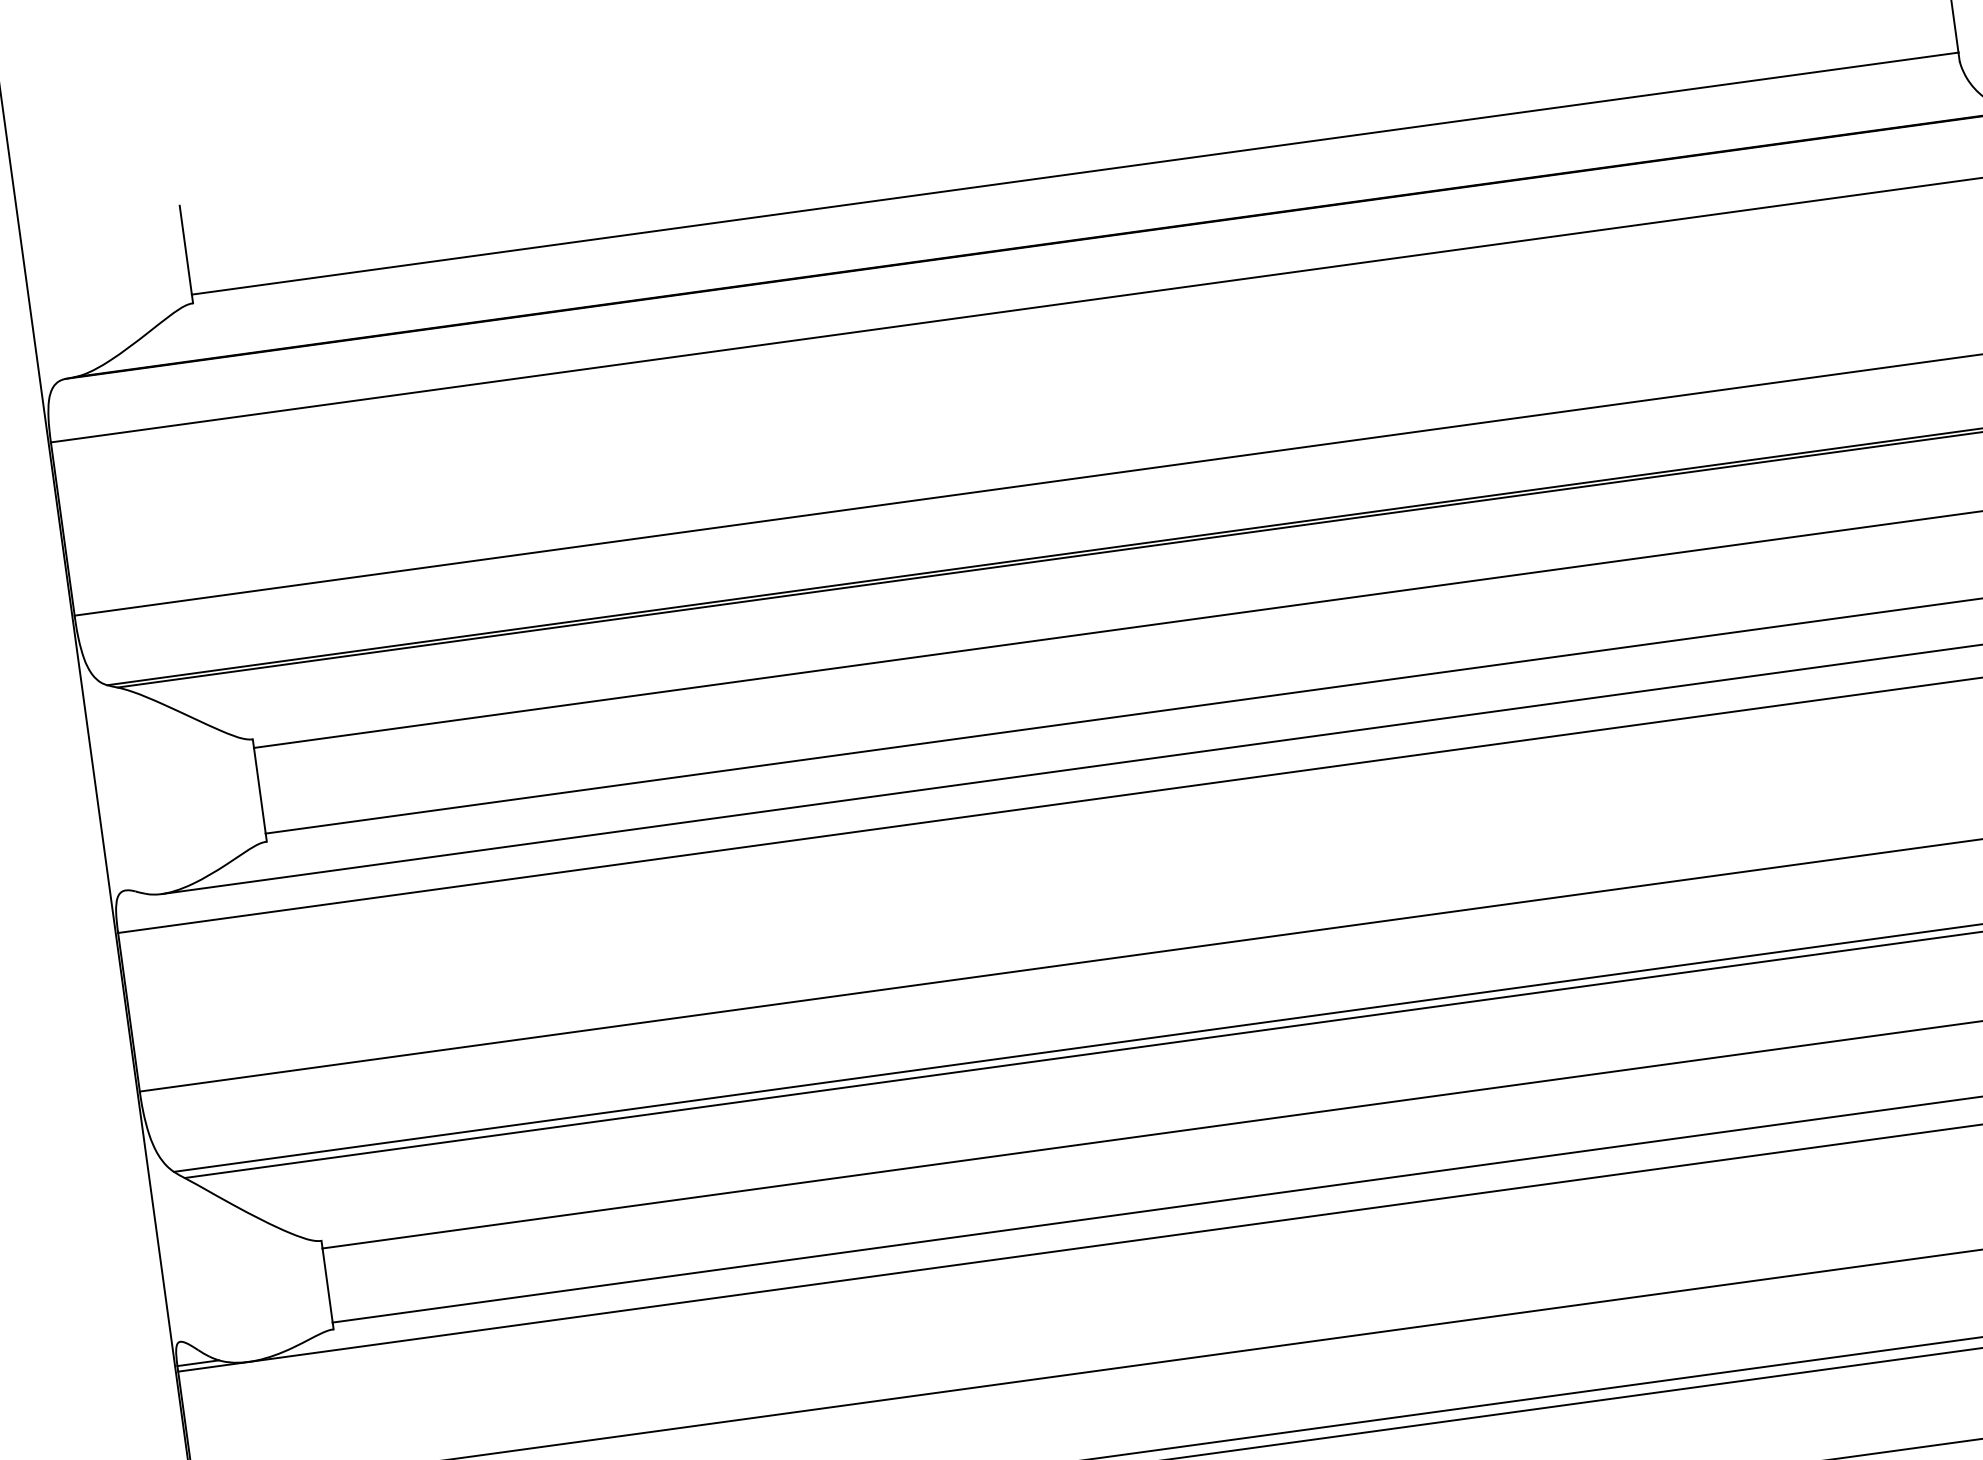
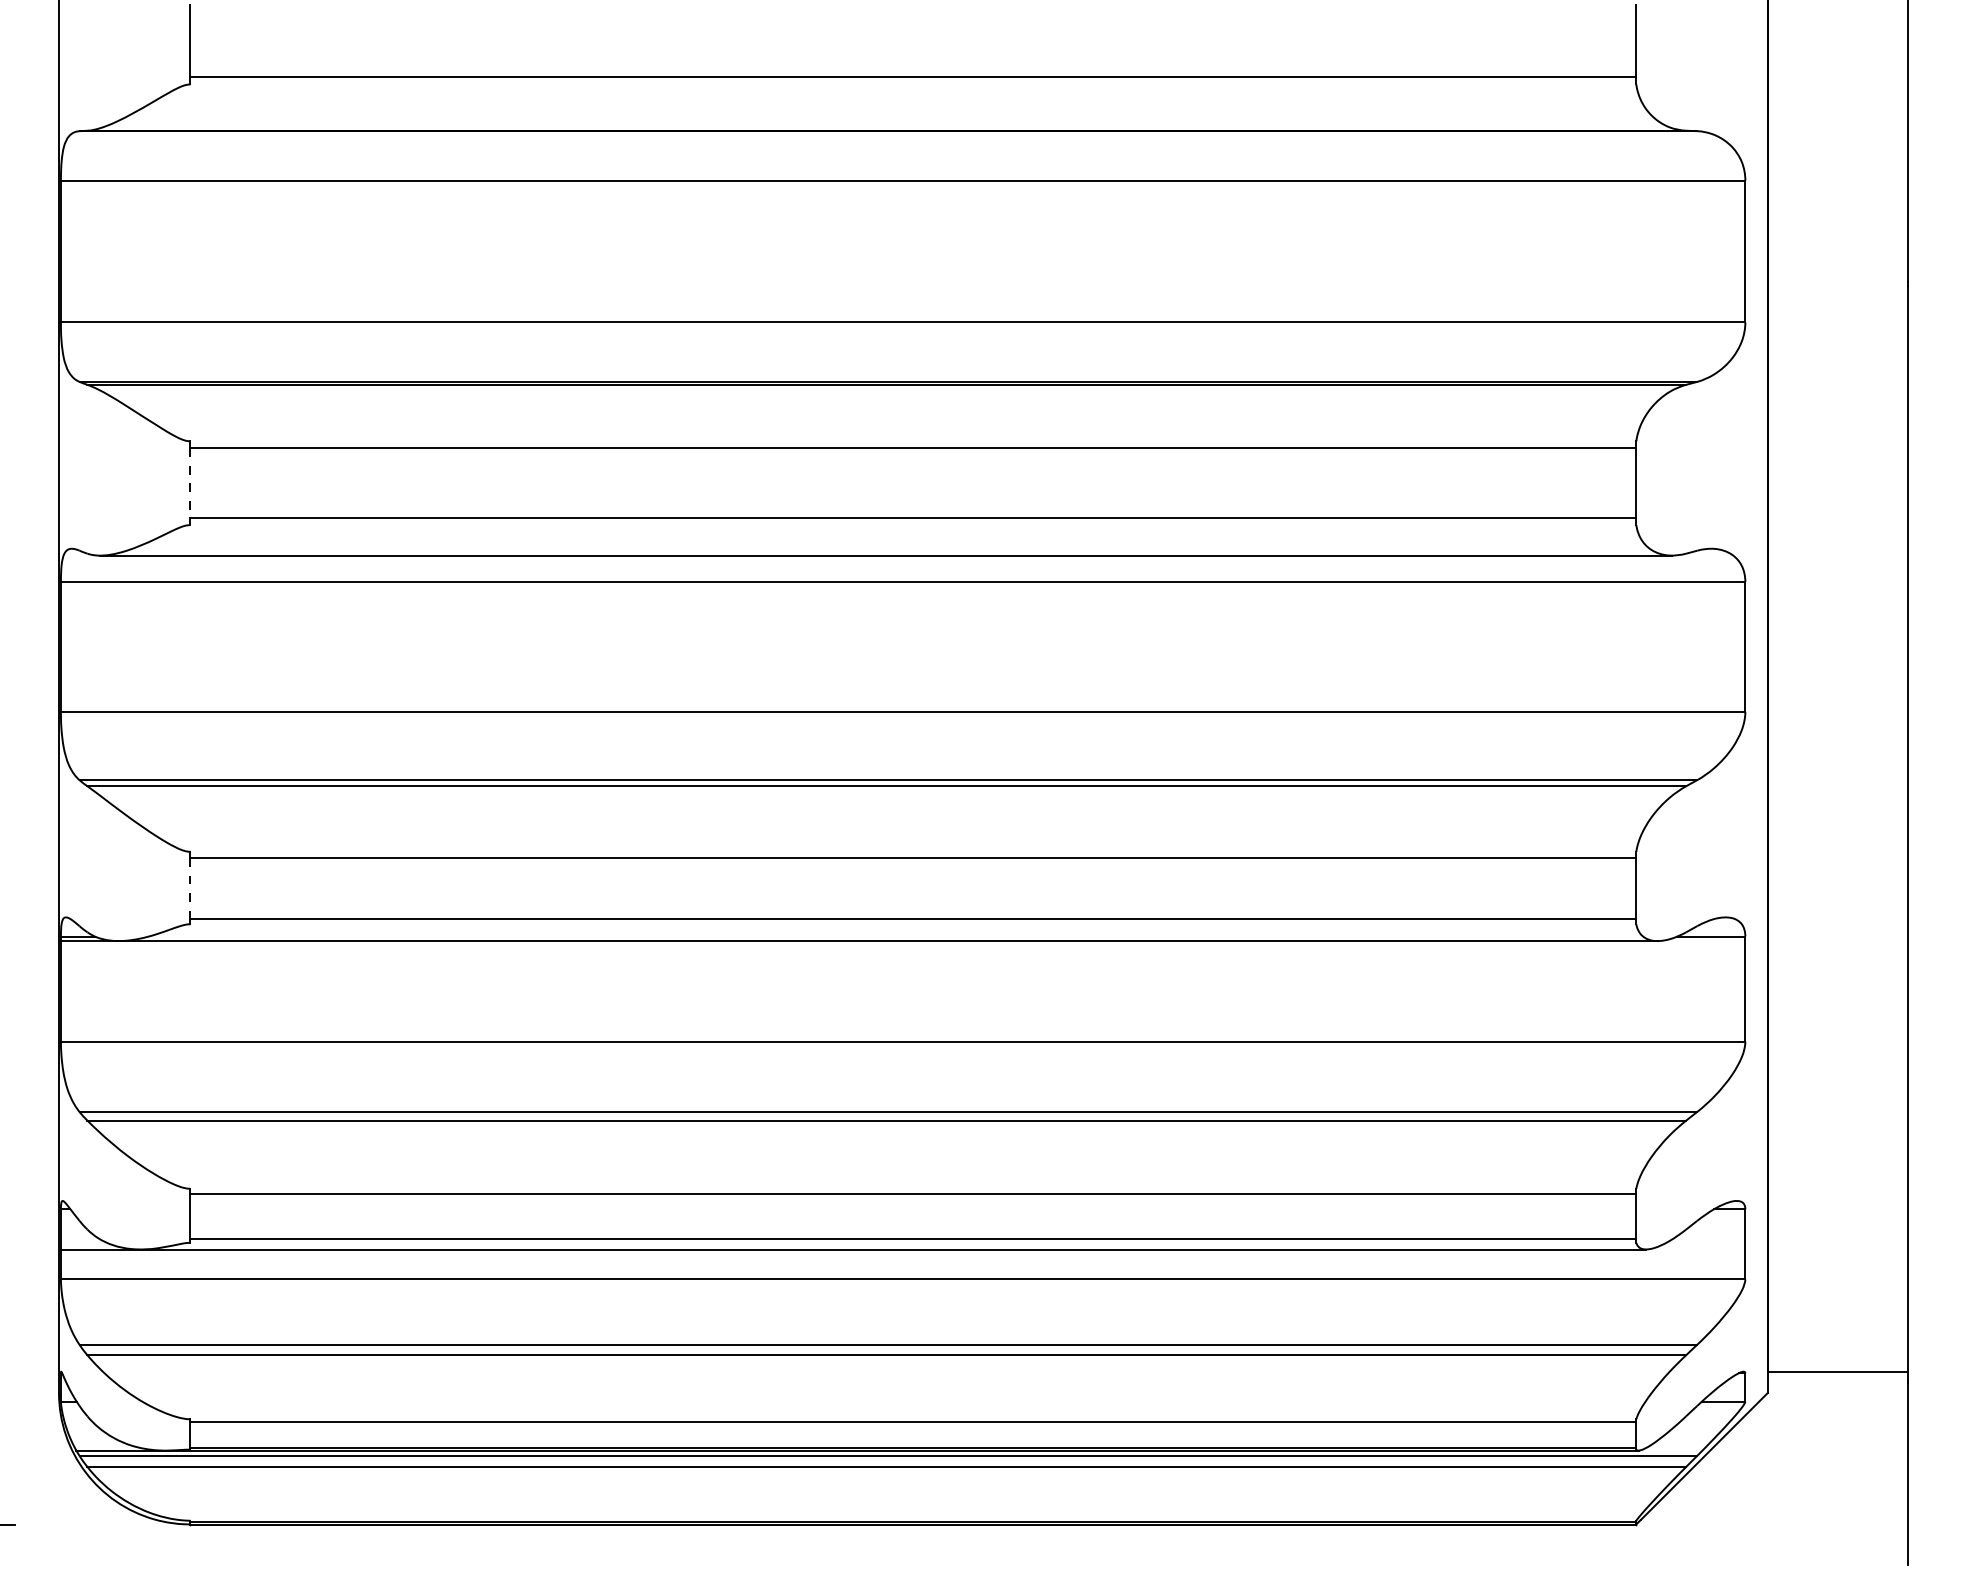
line: (259, 790) -> (190, 483), solid -> dashed
line: (327, 1285) -> (190, 888), solid -> dashed

